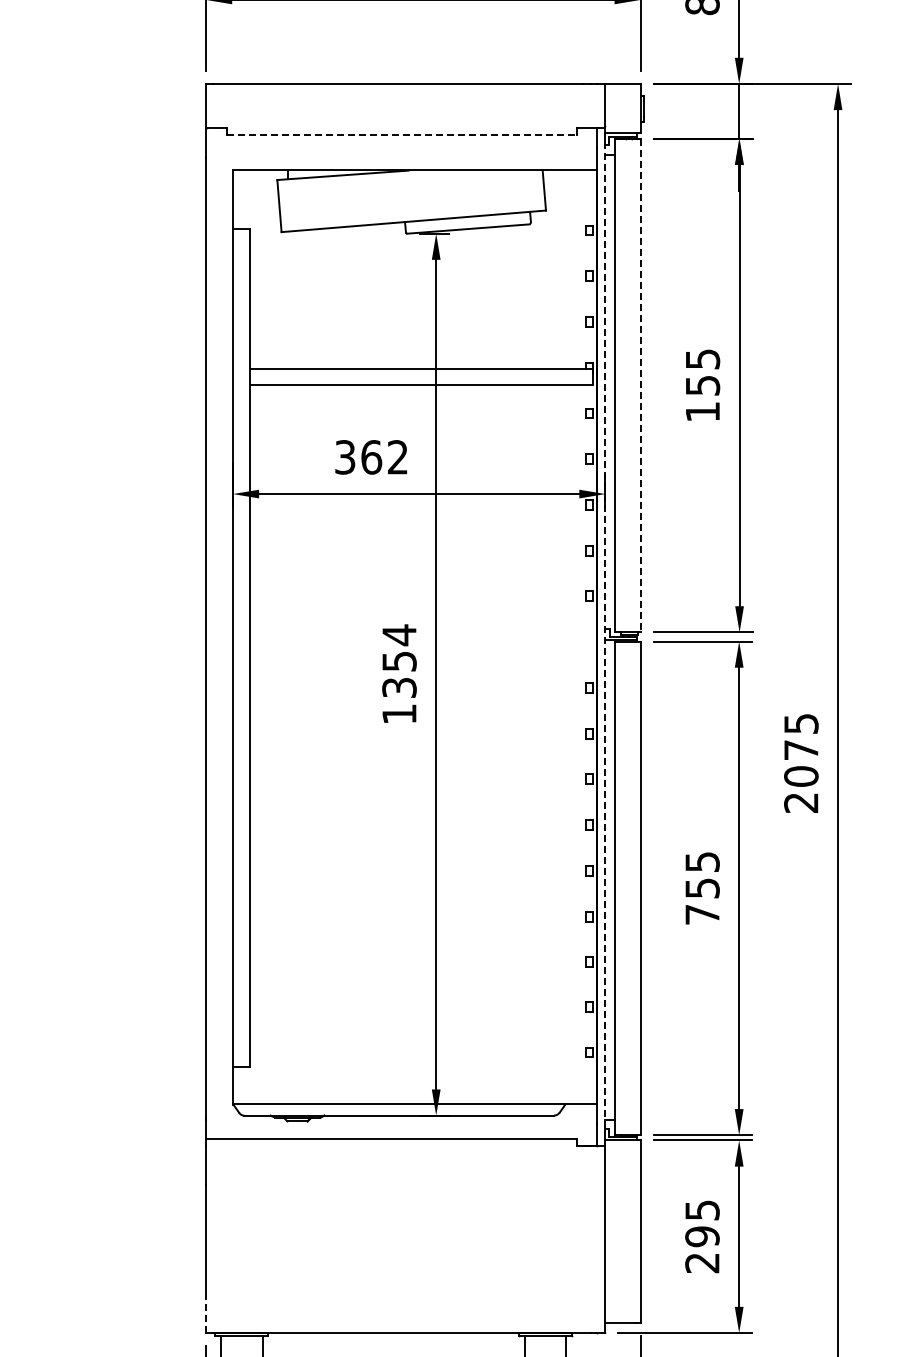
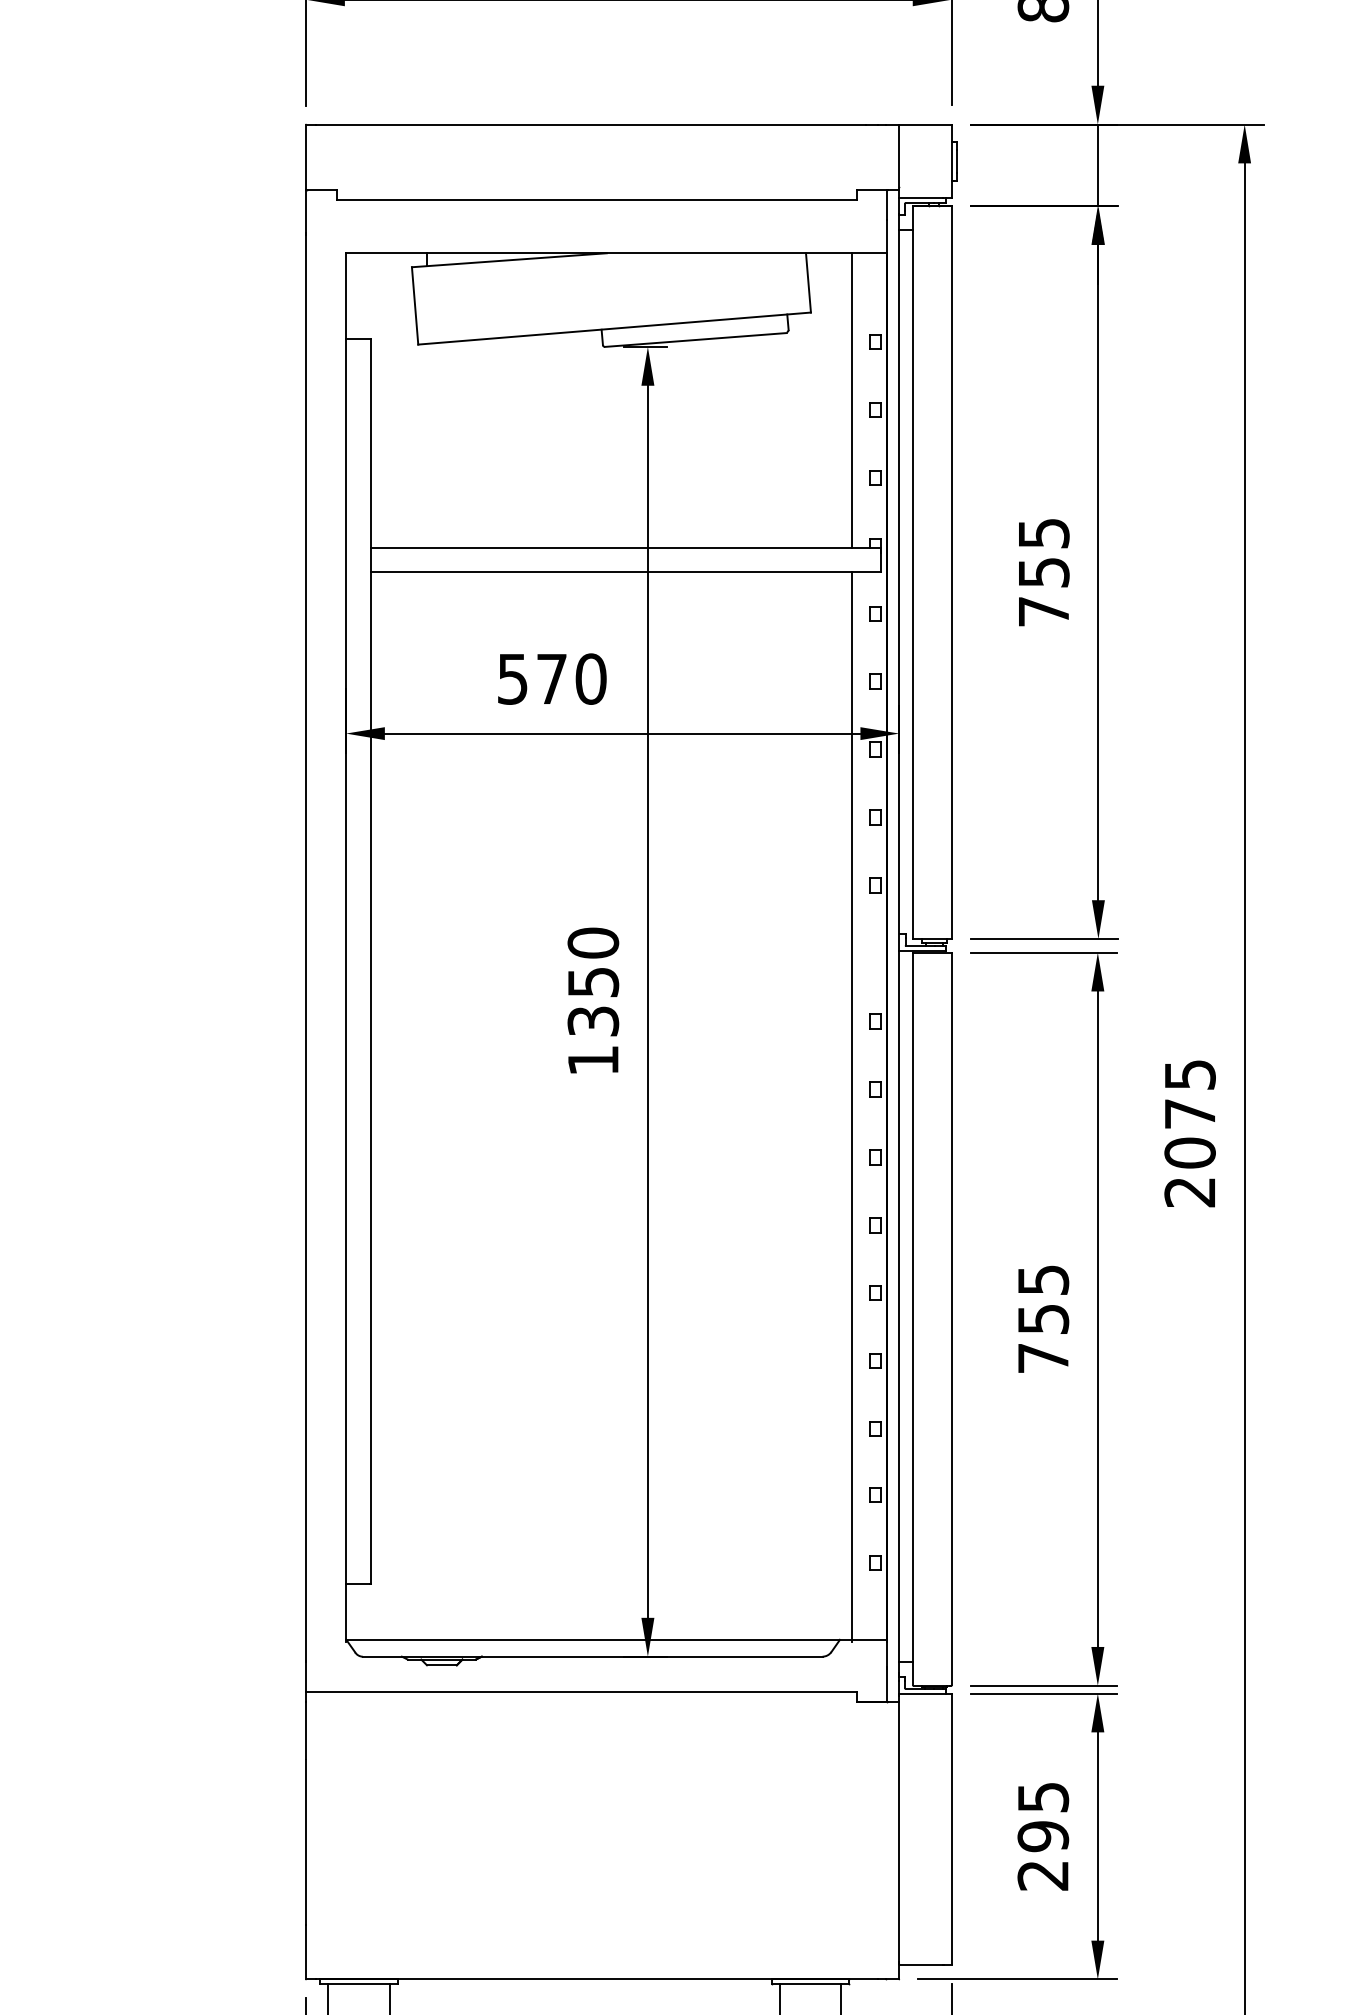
line: (402, 135) -> (597, 201), dashed -> solid
line: (573, 269) -> (851, 400), added
line: (640, 385) -> (951, 572), dashed -> solid
text: (702, 411) -> (1043, 610), 155 -> 755
text: (371, 457) -> (551, 679), 362 -> 570
text: (399, 635) -> (593, 943), 1354 -> 1350
line: (605, 635) -> (899, 943), dashed -> solid
line: (573, 744) -> (851, 1105), added
line: (206, 1313) -> (306, 1950), dashed -> solid

